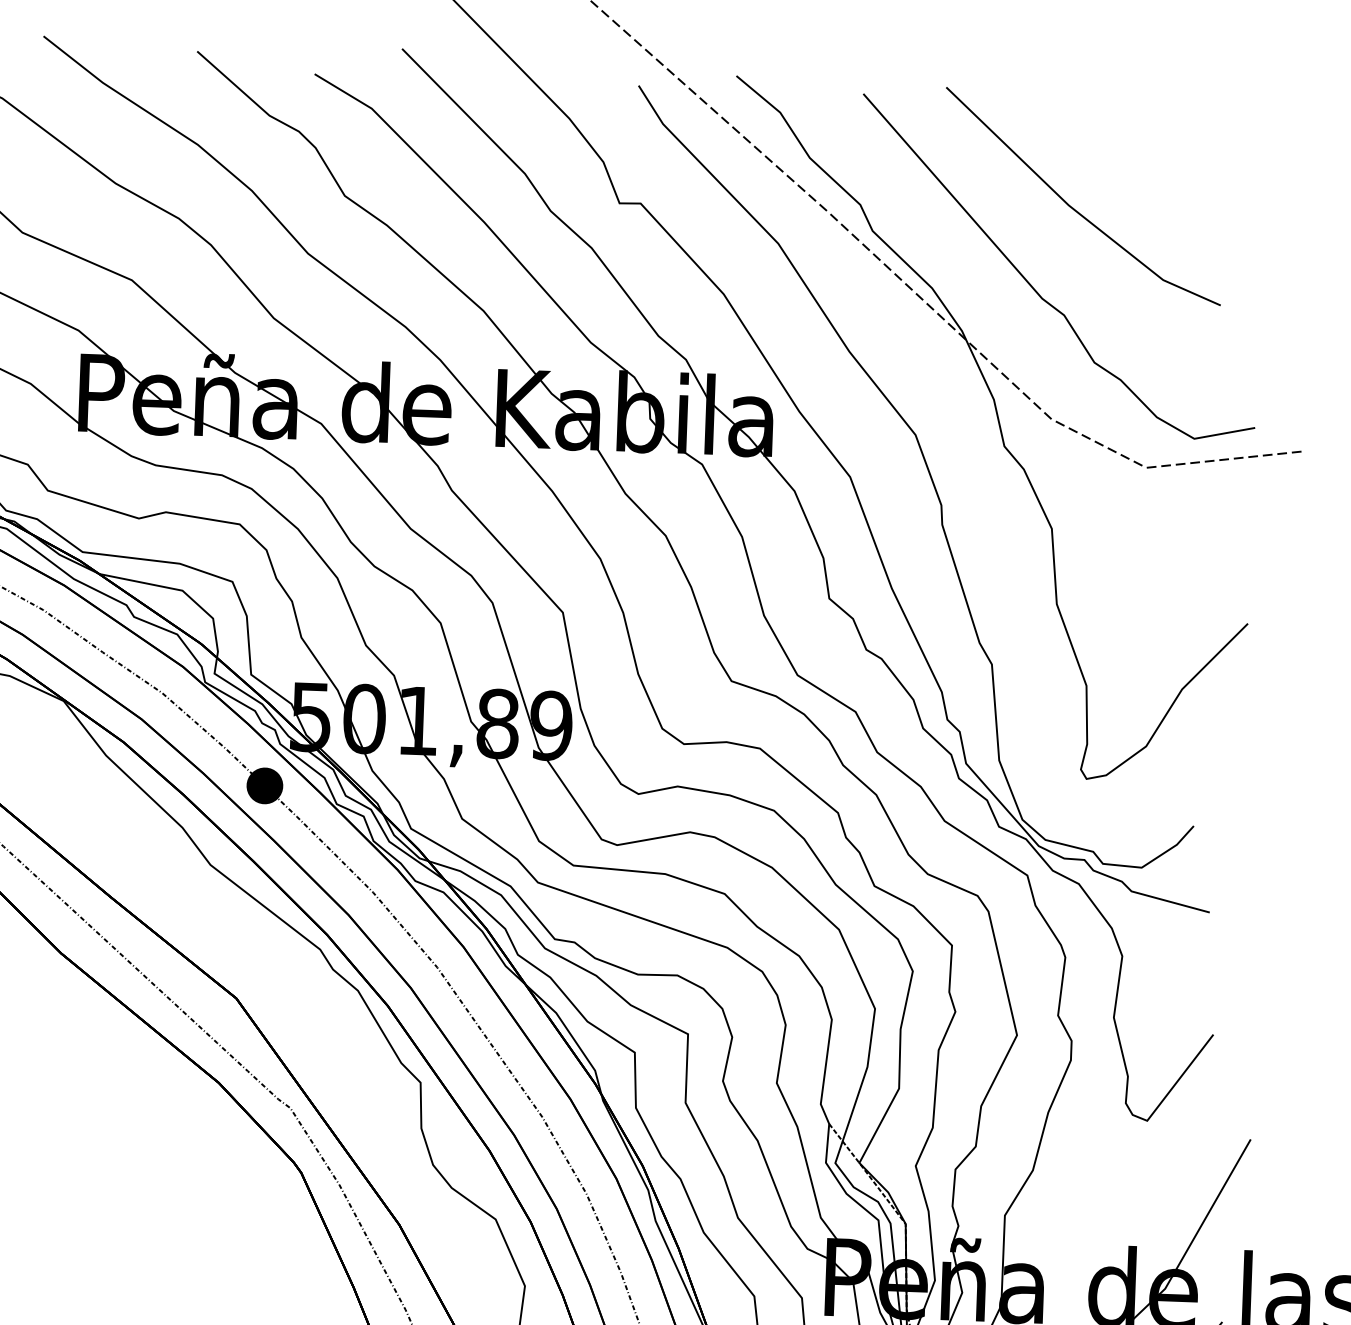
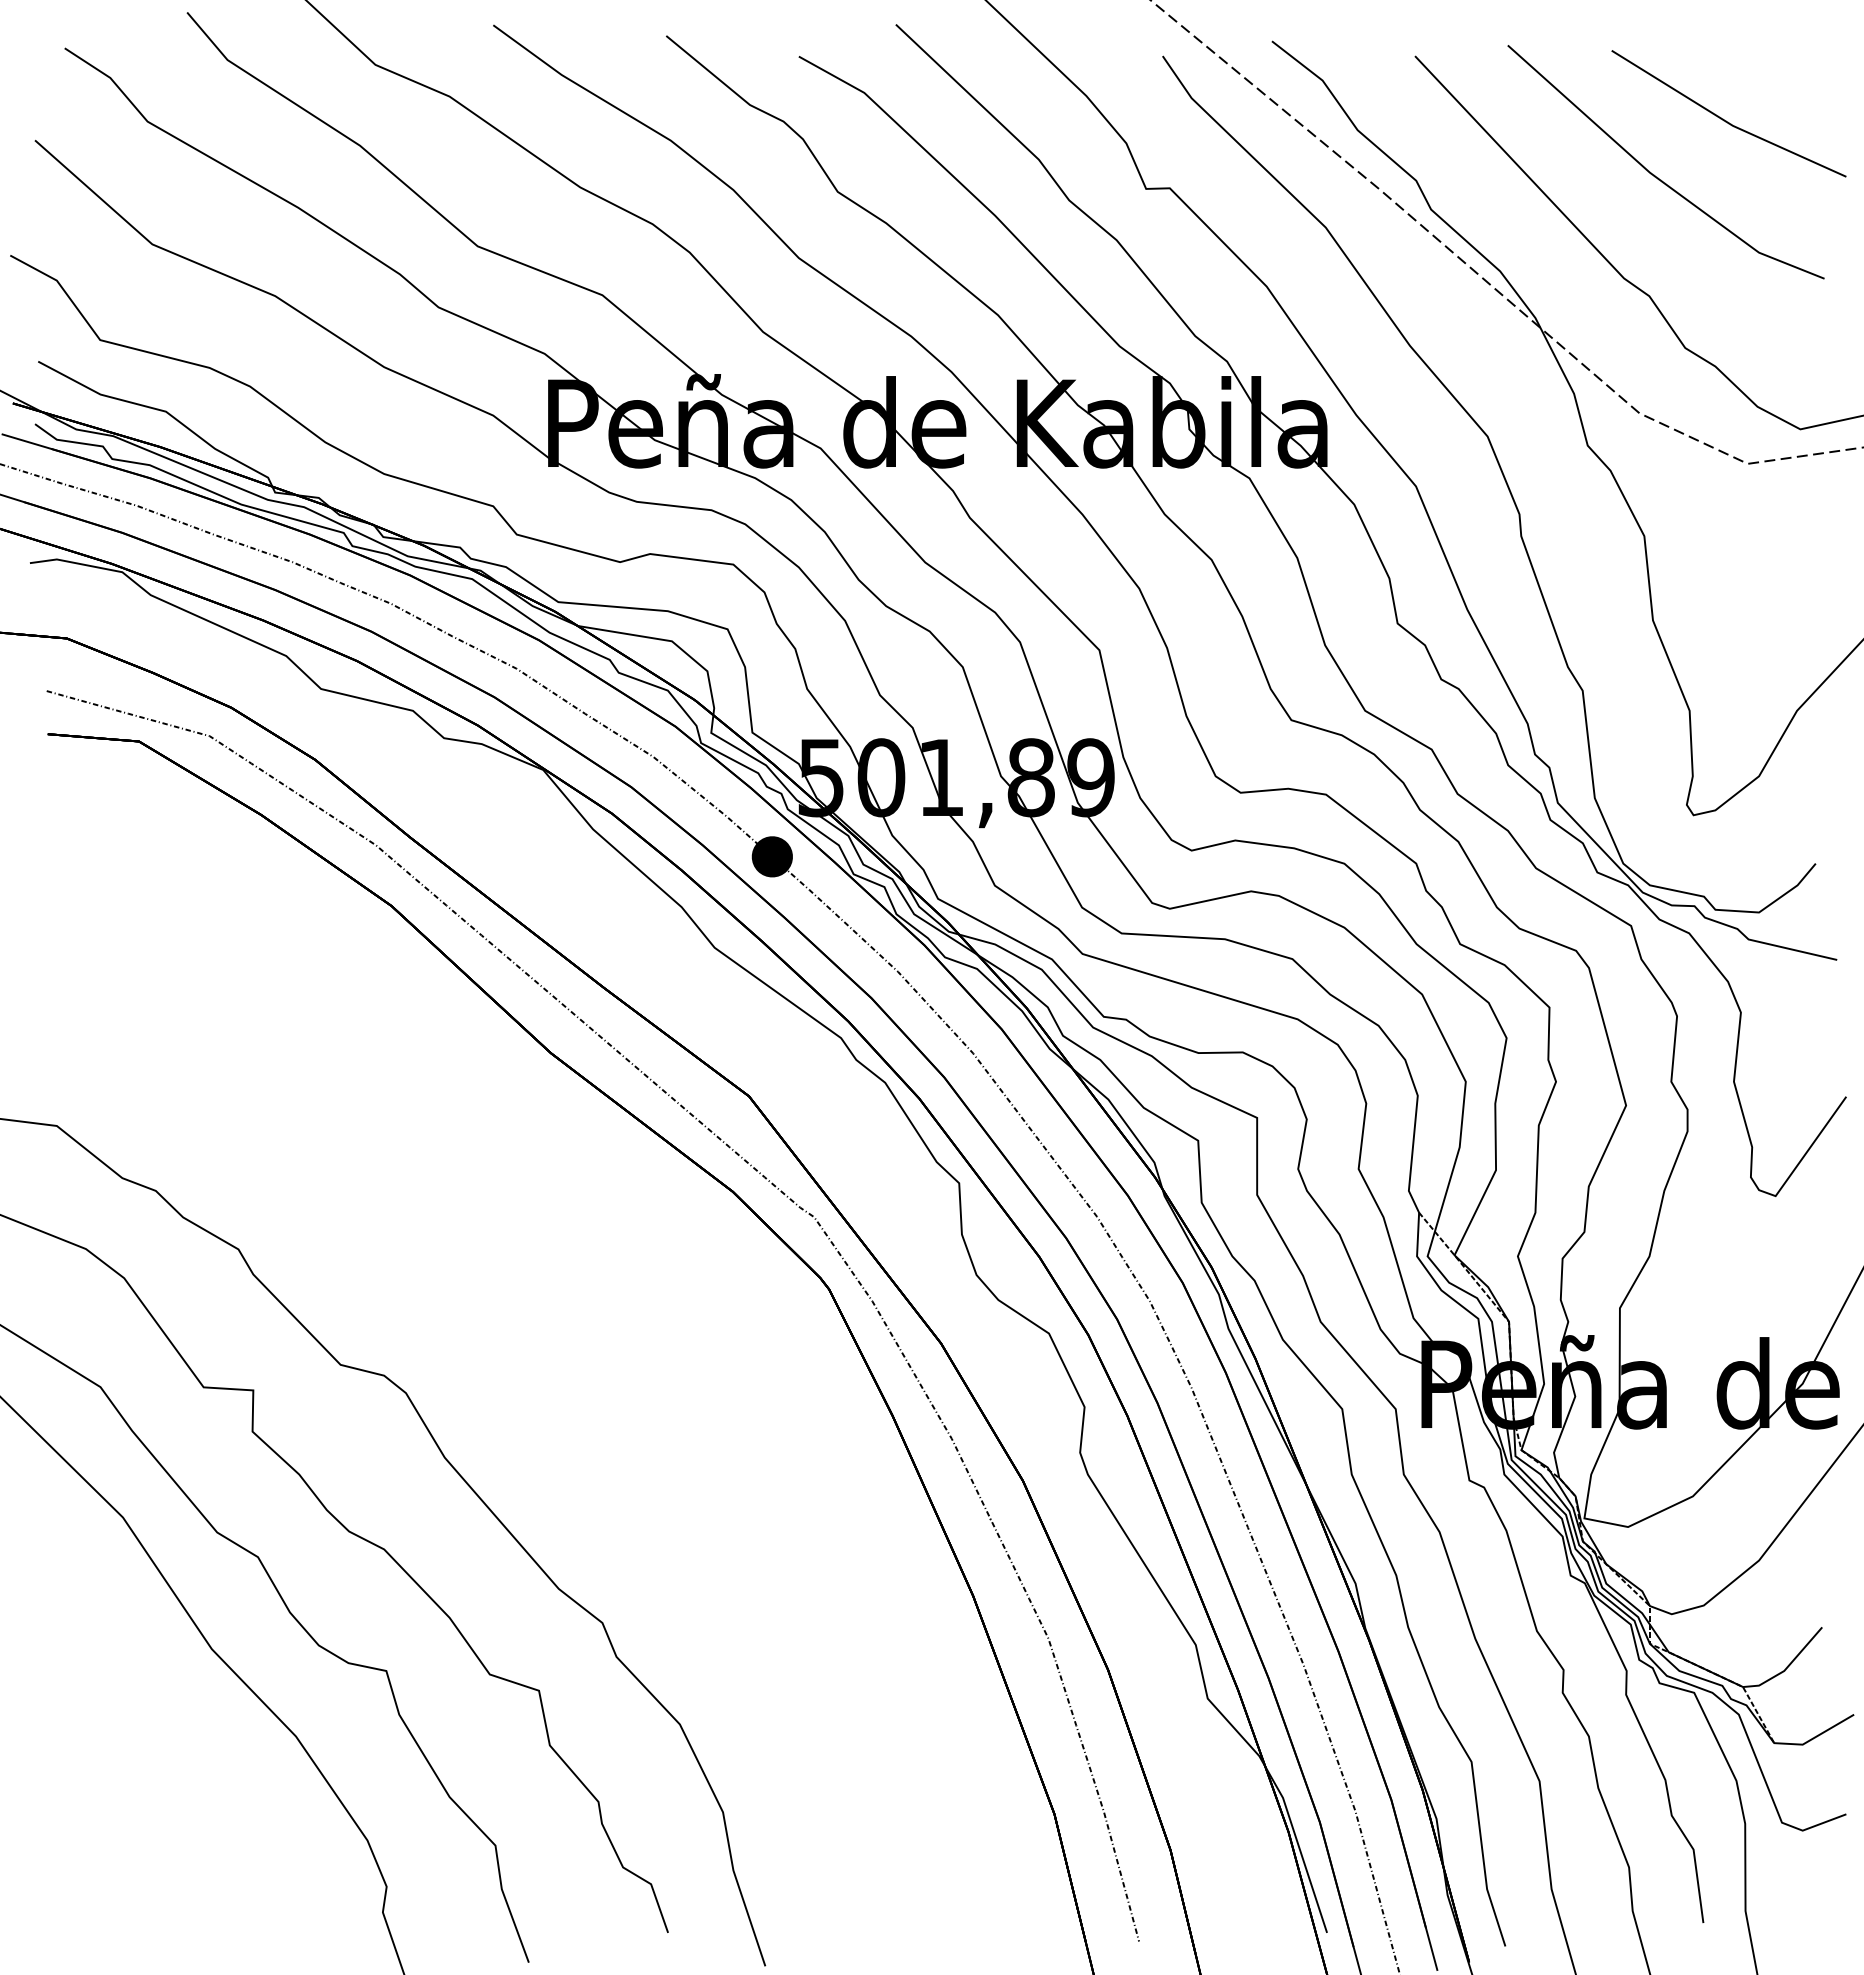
part: (1136, 159) -> (1723, 118), added

